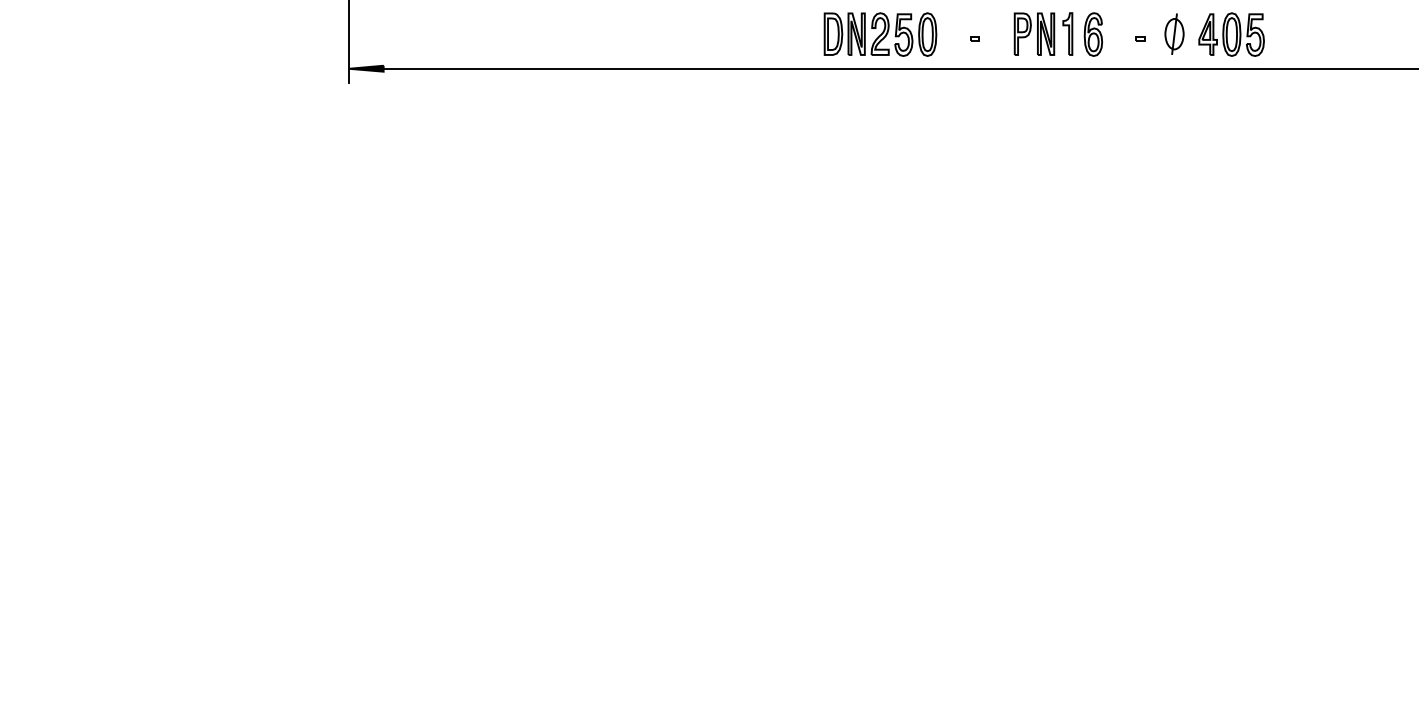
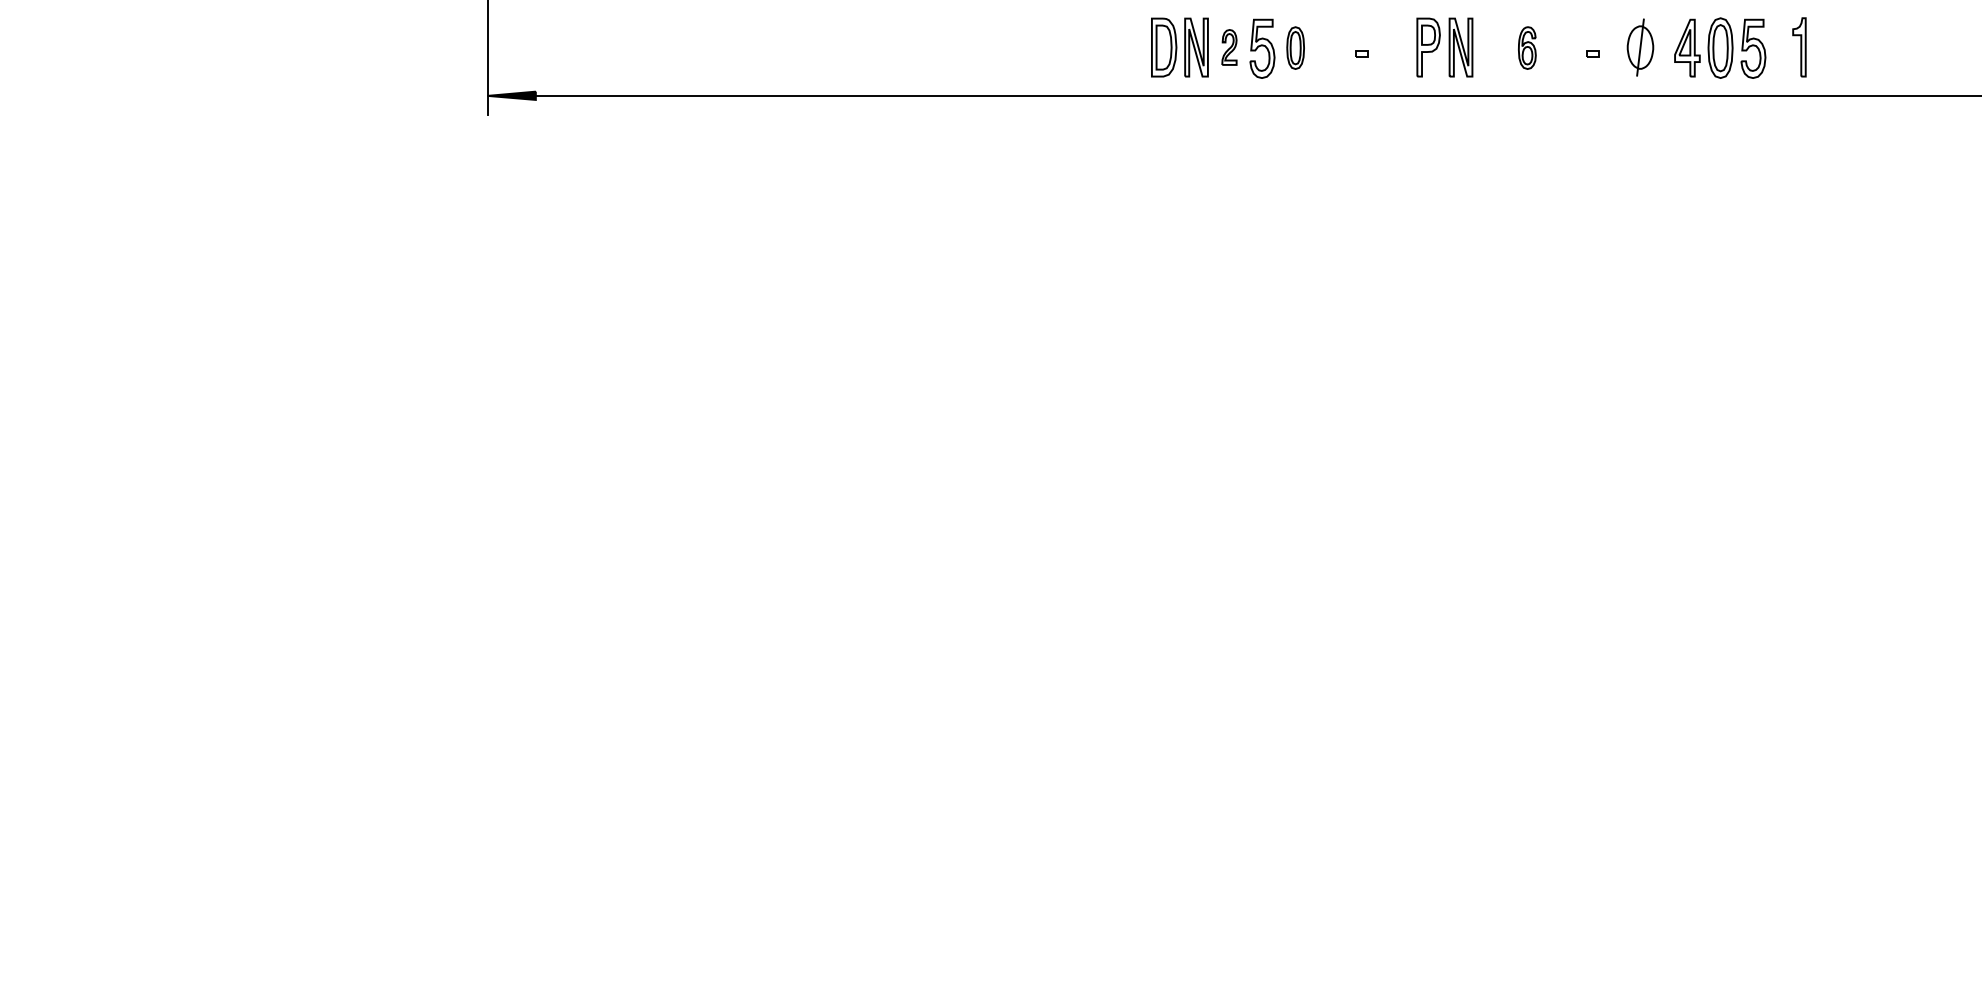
part: (880, 34) -> (1229, 47), size x0.6
part: (927, 34) -> (1295, 47), size x0.7
part: (1067, 34) -> (1799, 47), moved
part: (1093, 34) -> (1527, 47), size x0.7

